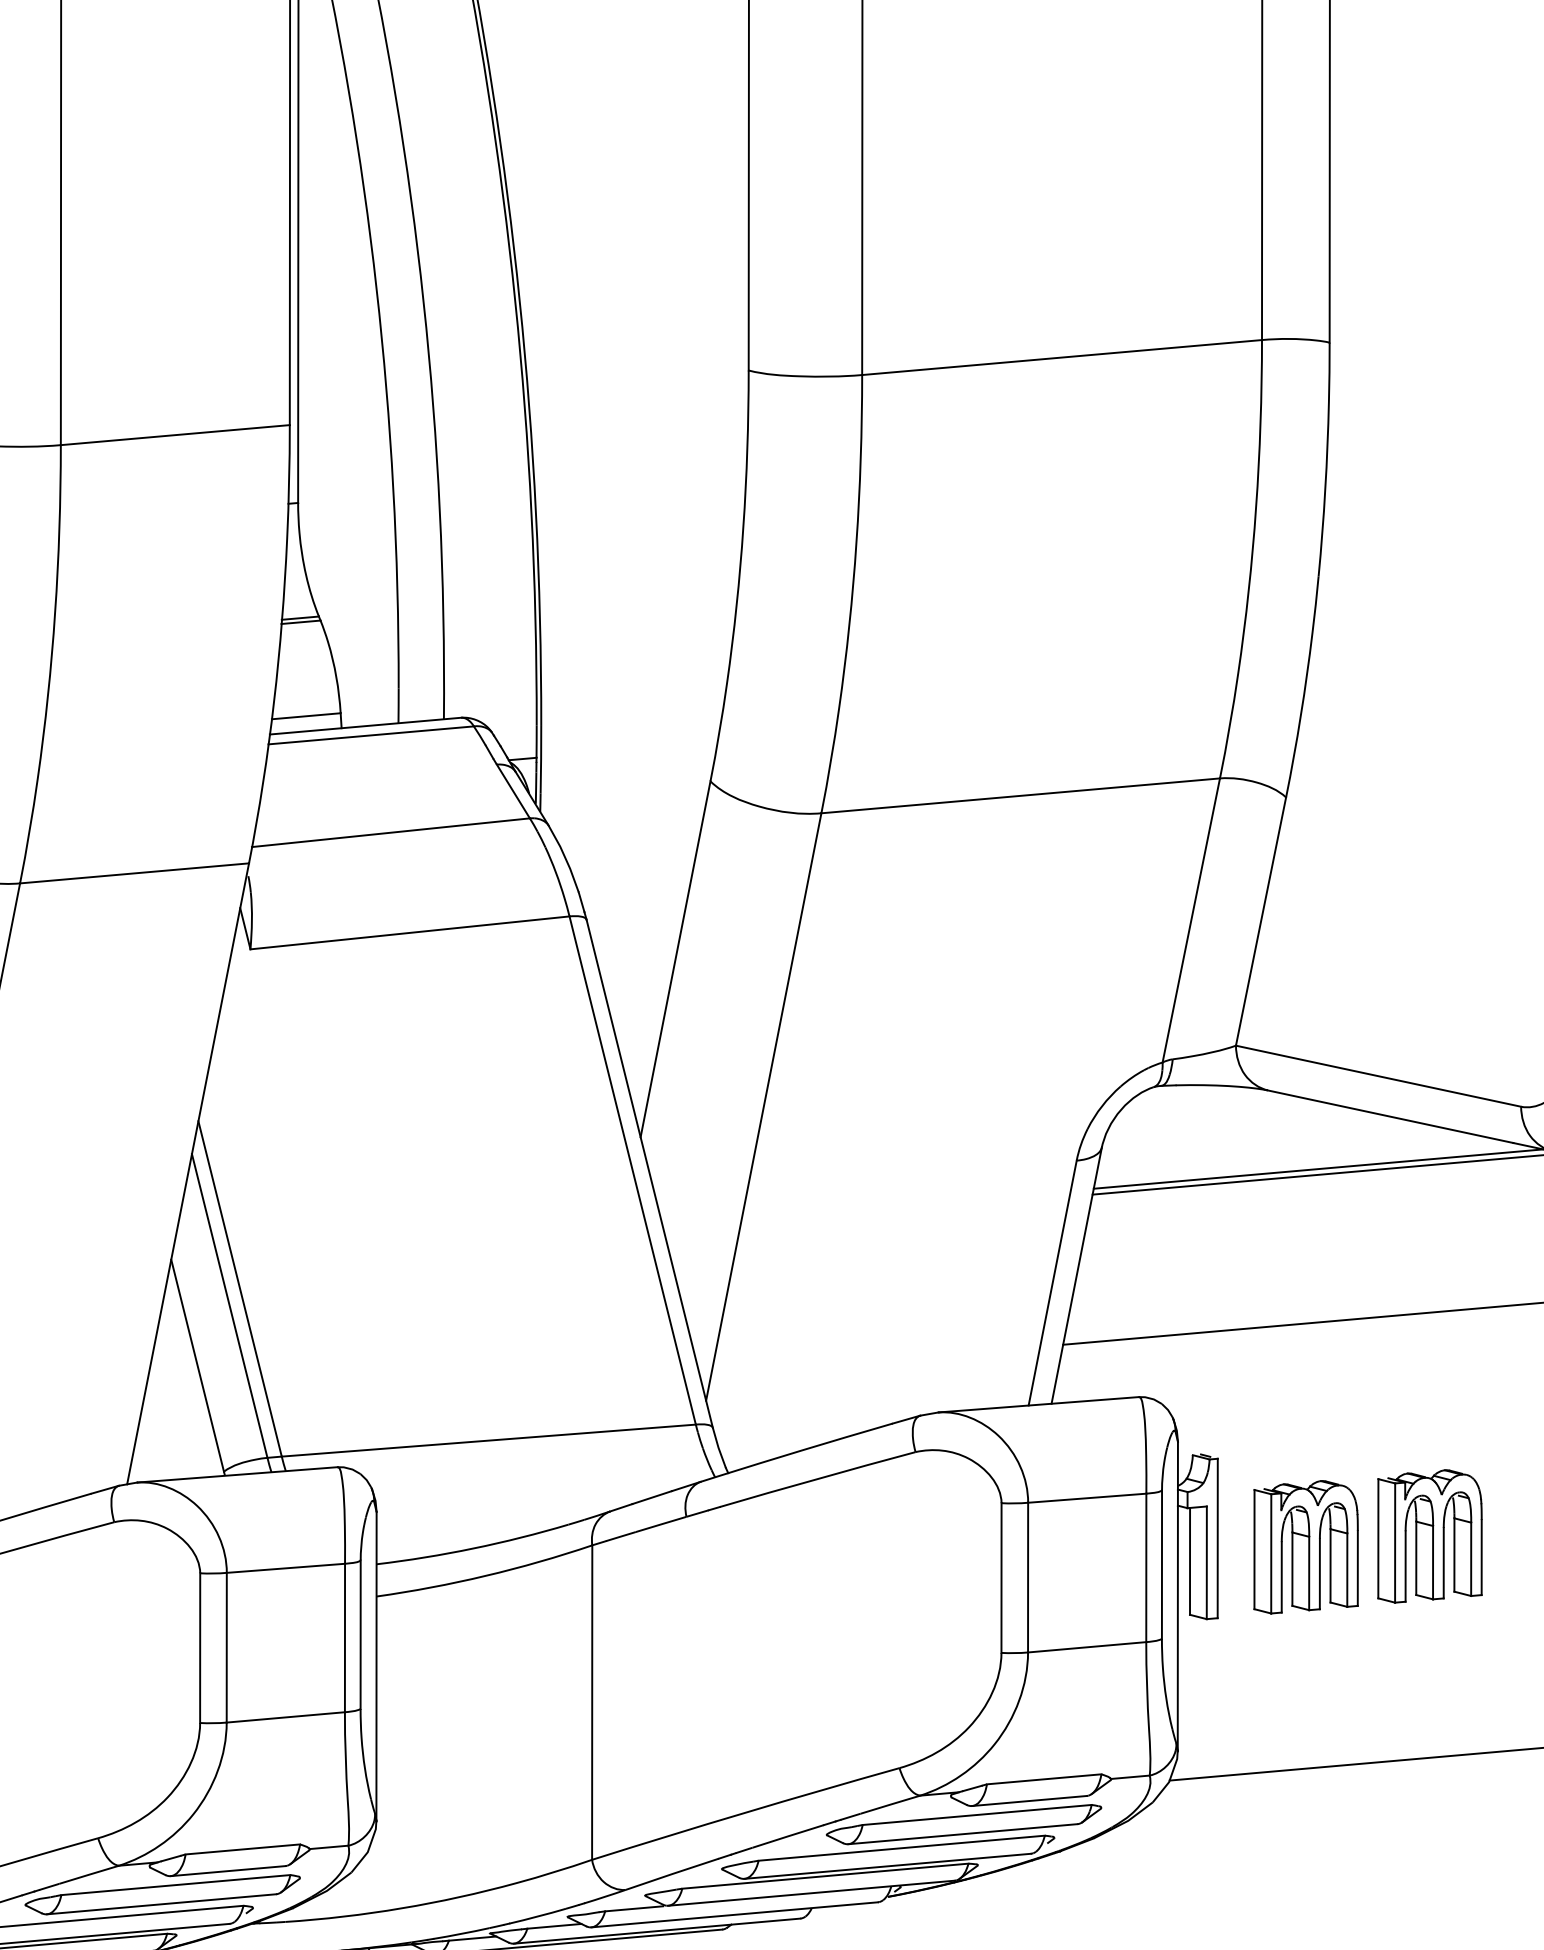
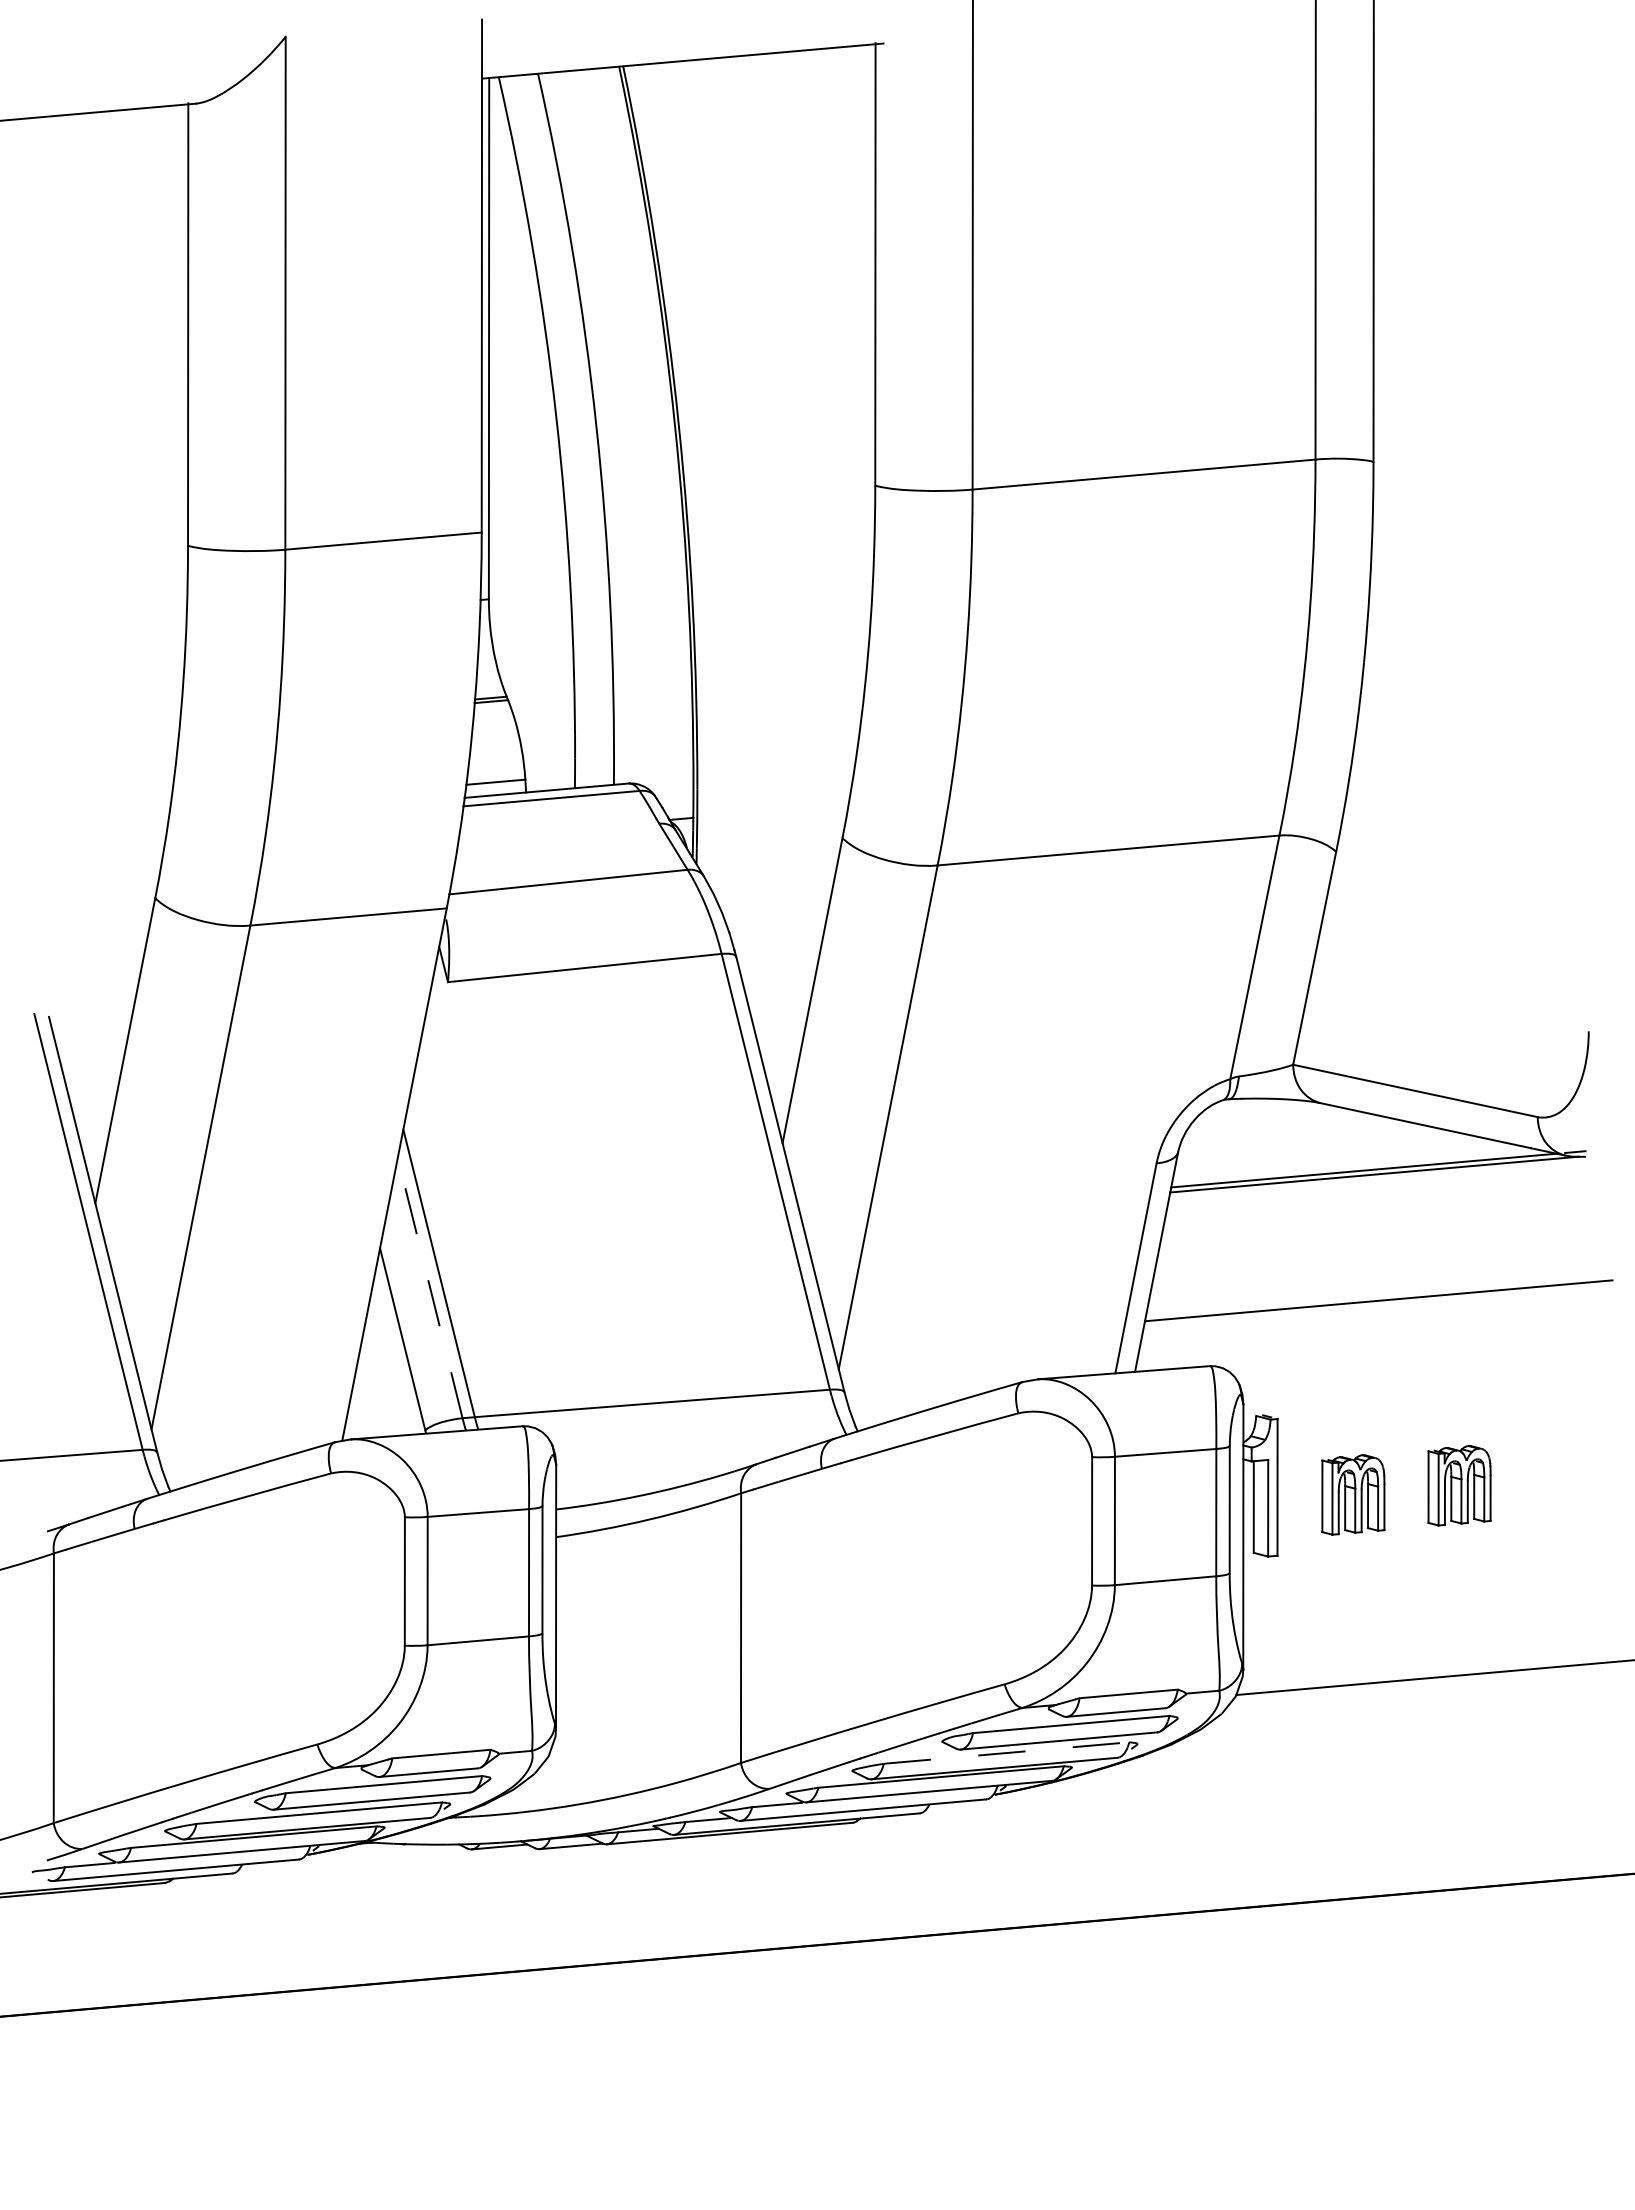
line: (230, 1305) -> (430, 1287), solid -> dashed
part: (1429, 1536) -> (1459, 1485), size x0.7
part: (1306, 1546) -> (1353, 1494), size x0.7
line: (902, 1847) -> (1007, 1752), solid -> dashed

